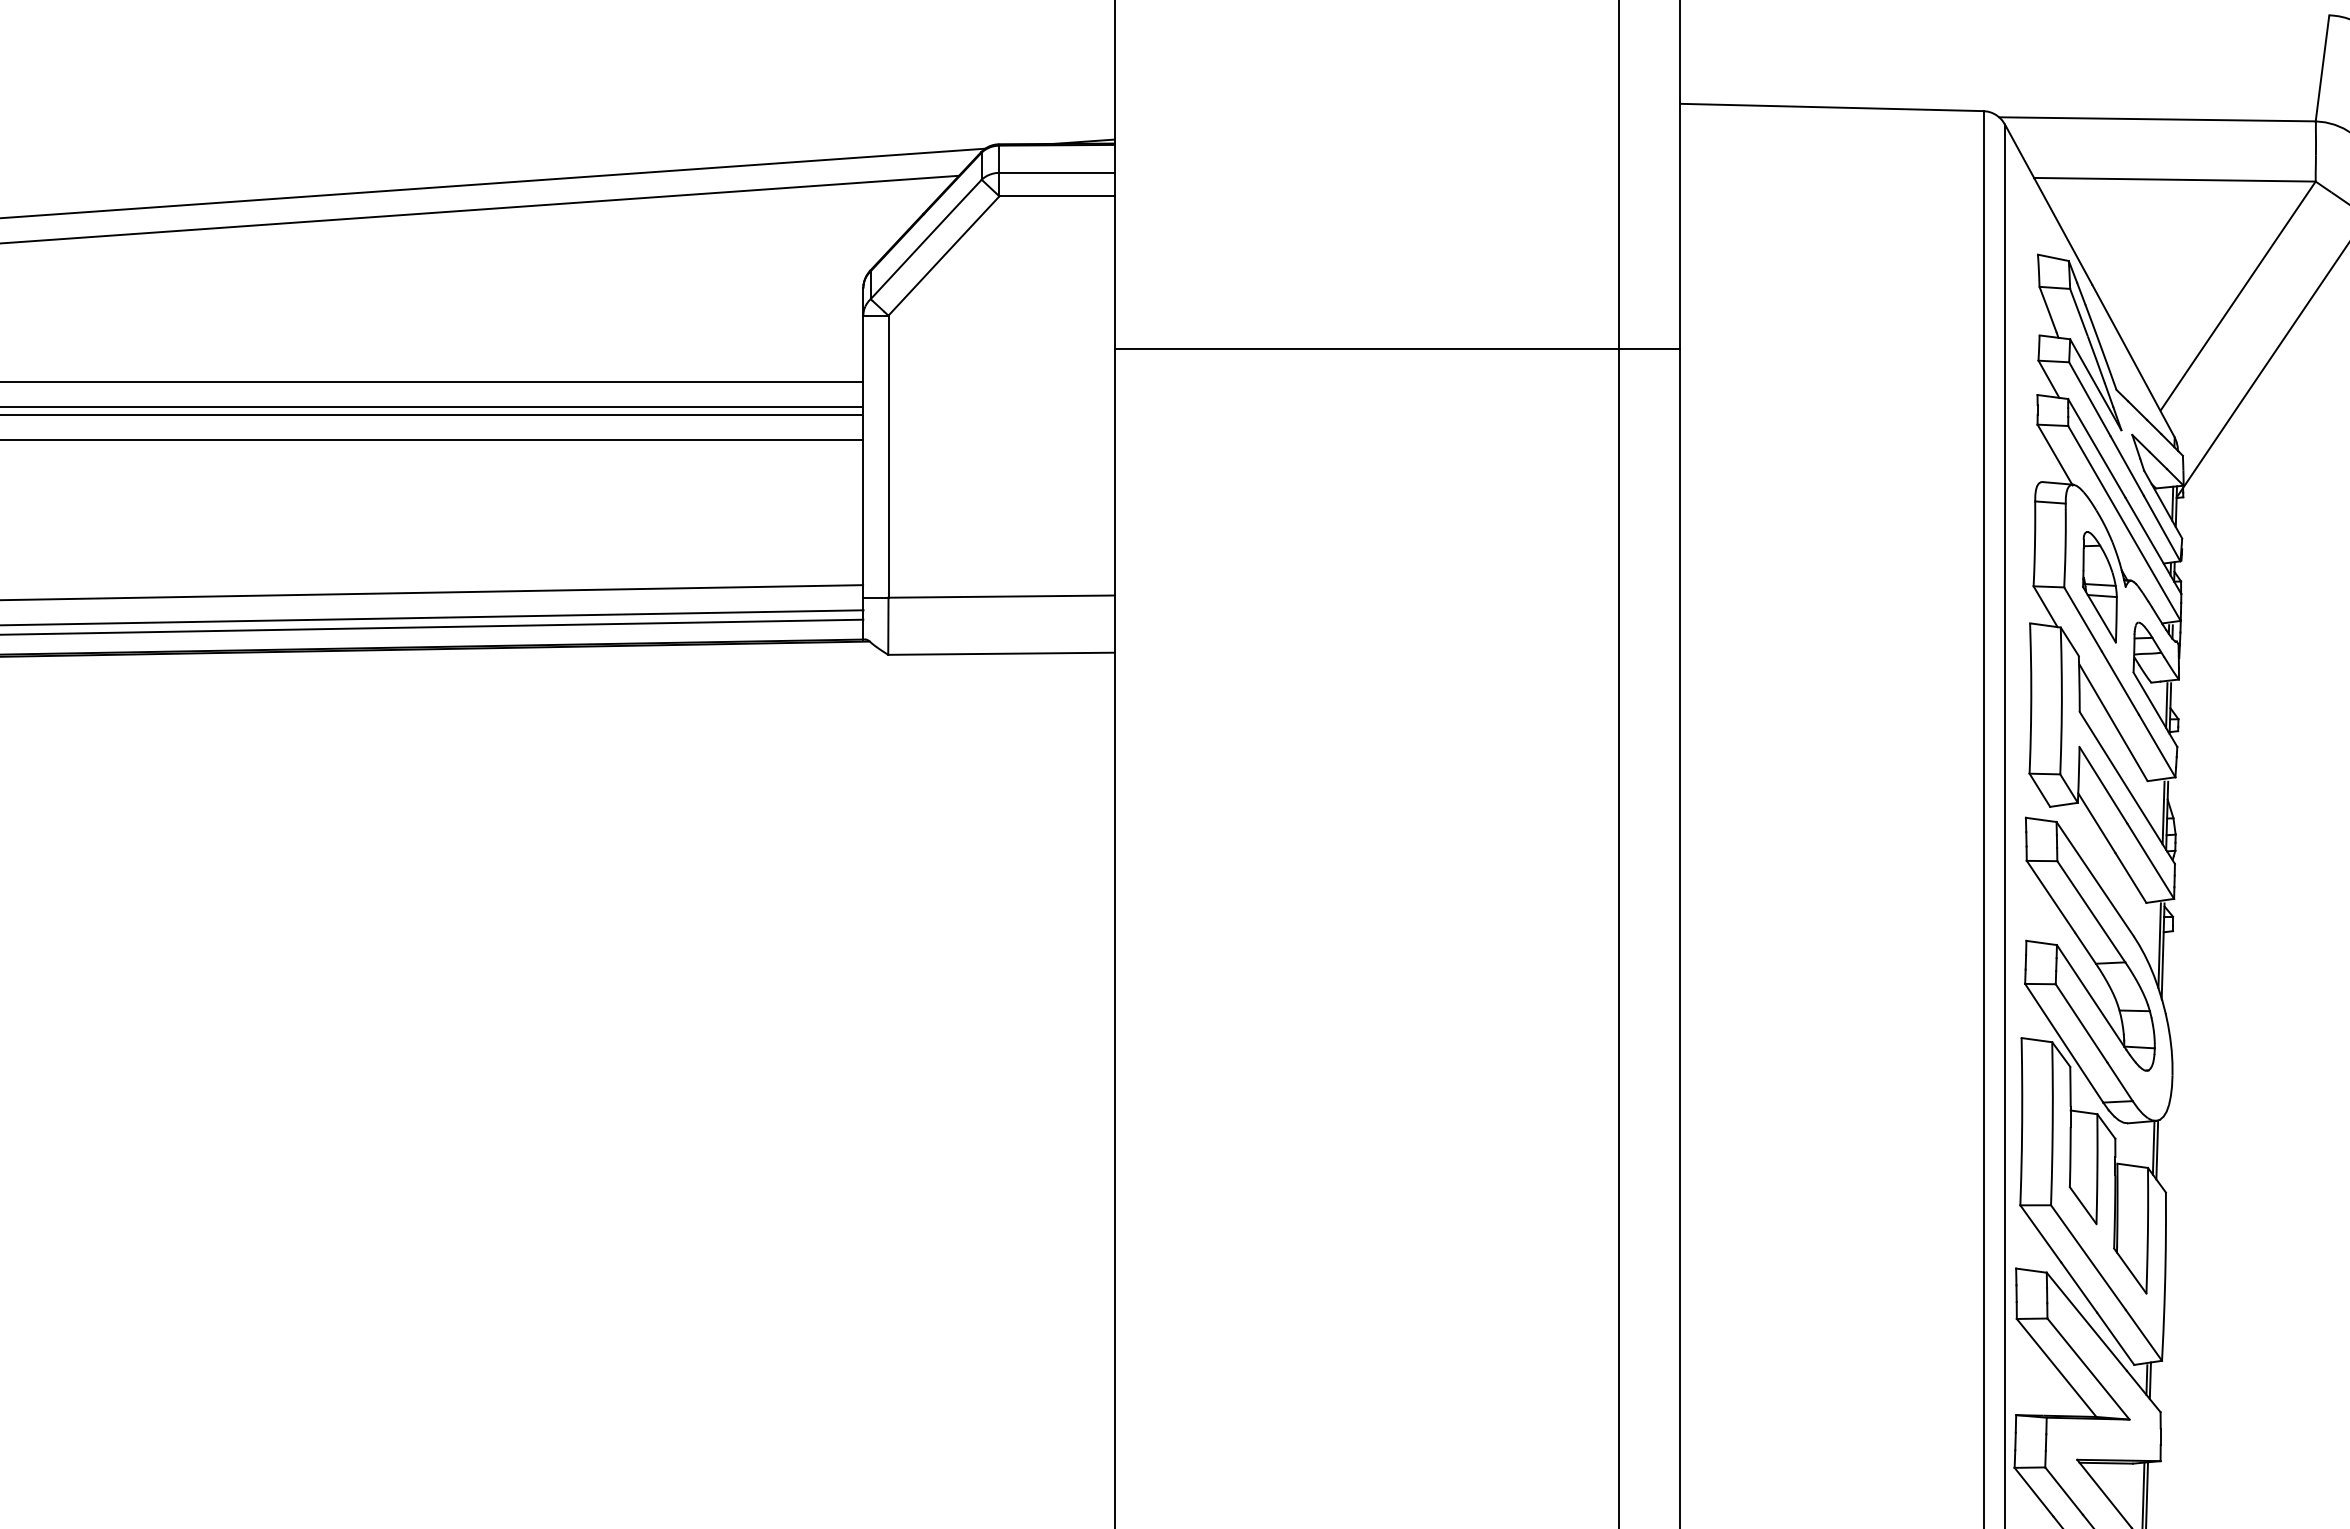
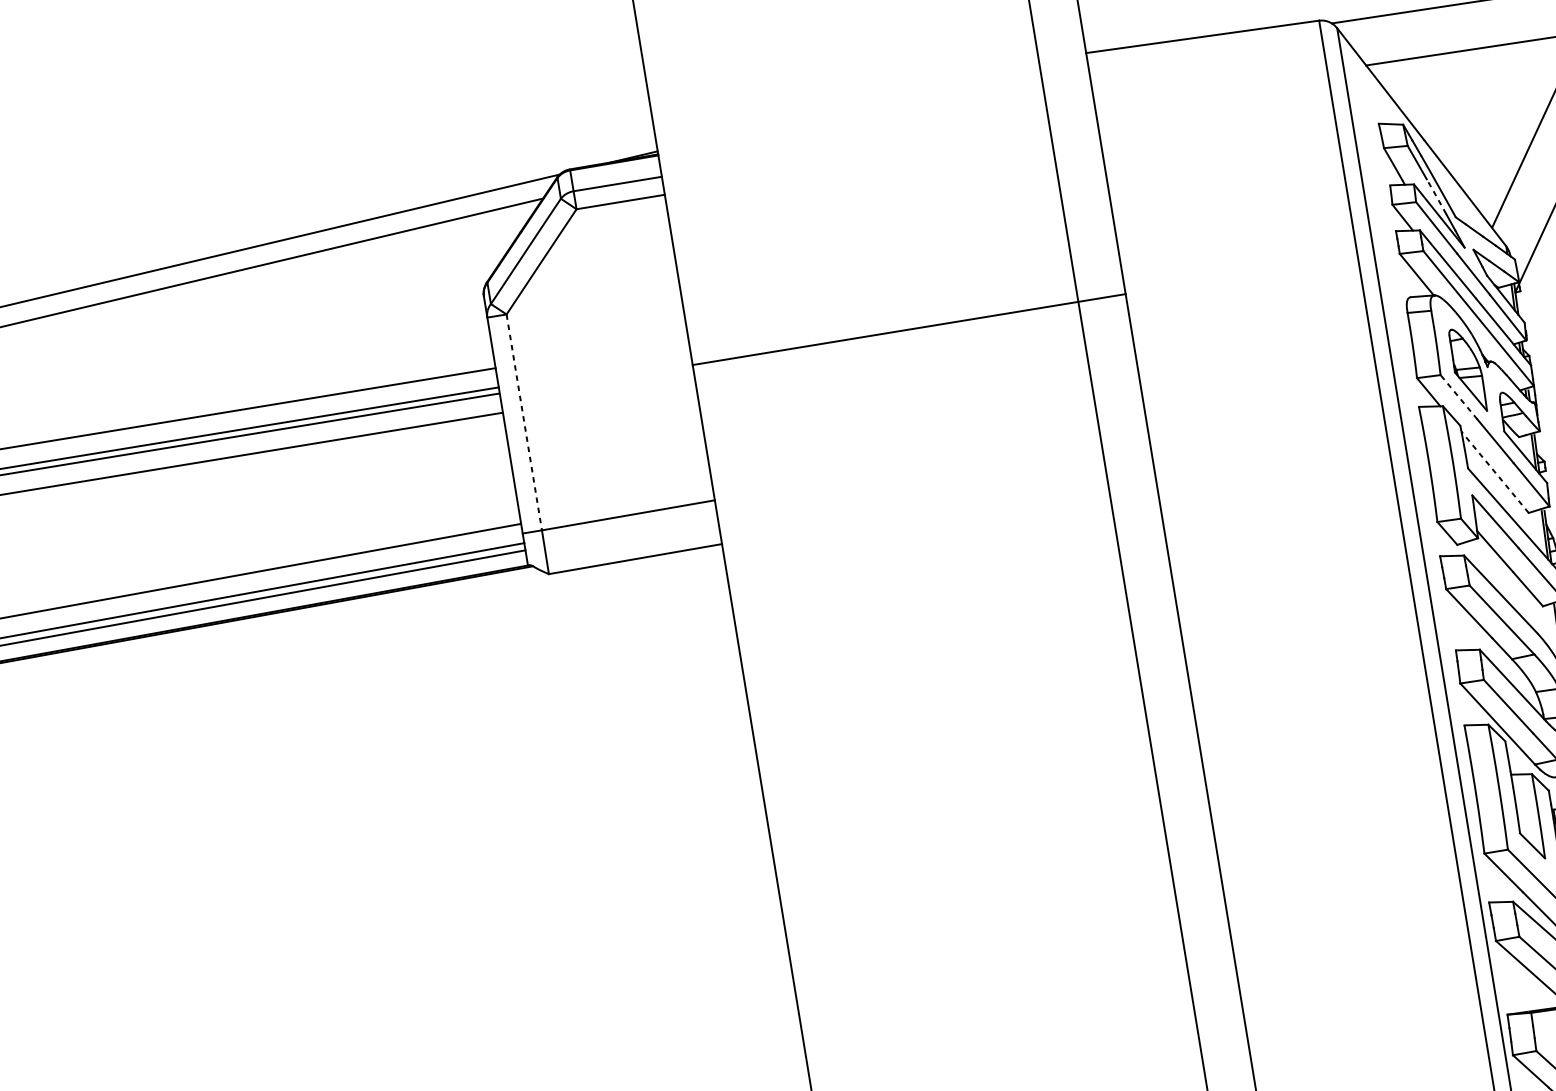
line: (1397, 348) -> (909, 329), moved
line: (2096, 360) -> (1436, 197), solid -> dashed
line: (888, 457) -> (524, 423), solid -> dashed
line: (2082, 619) -> (1458, 397), solid -> dashed
line: (2113, 722) -> (1495, 472), solid -> dashed

